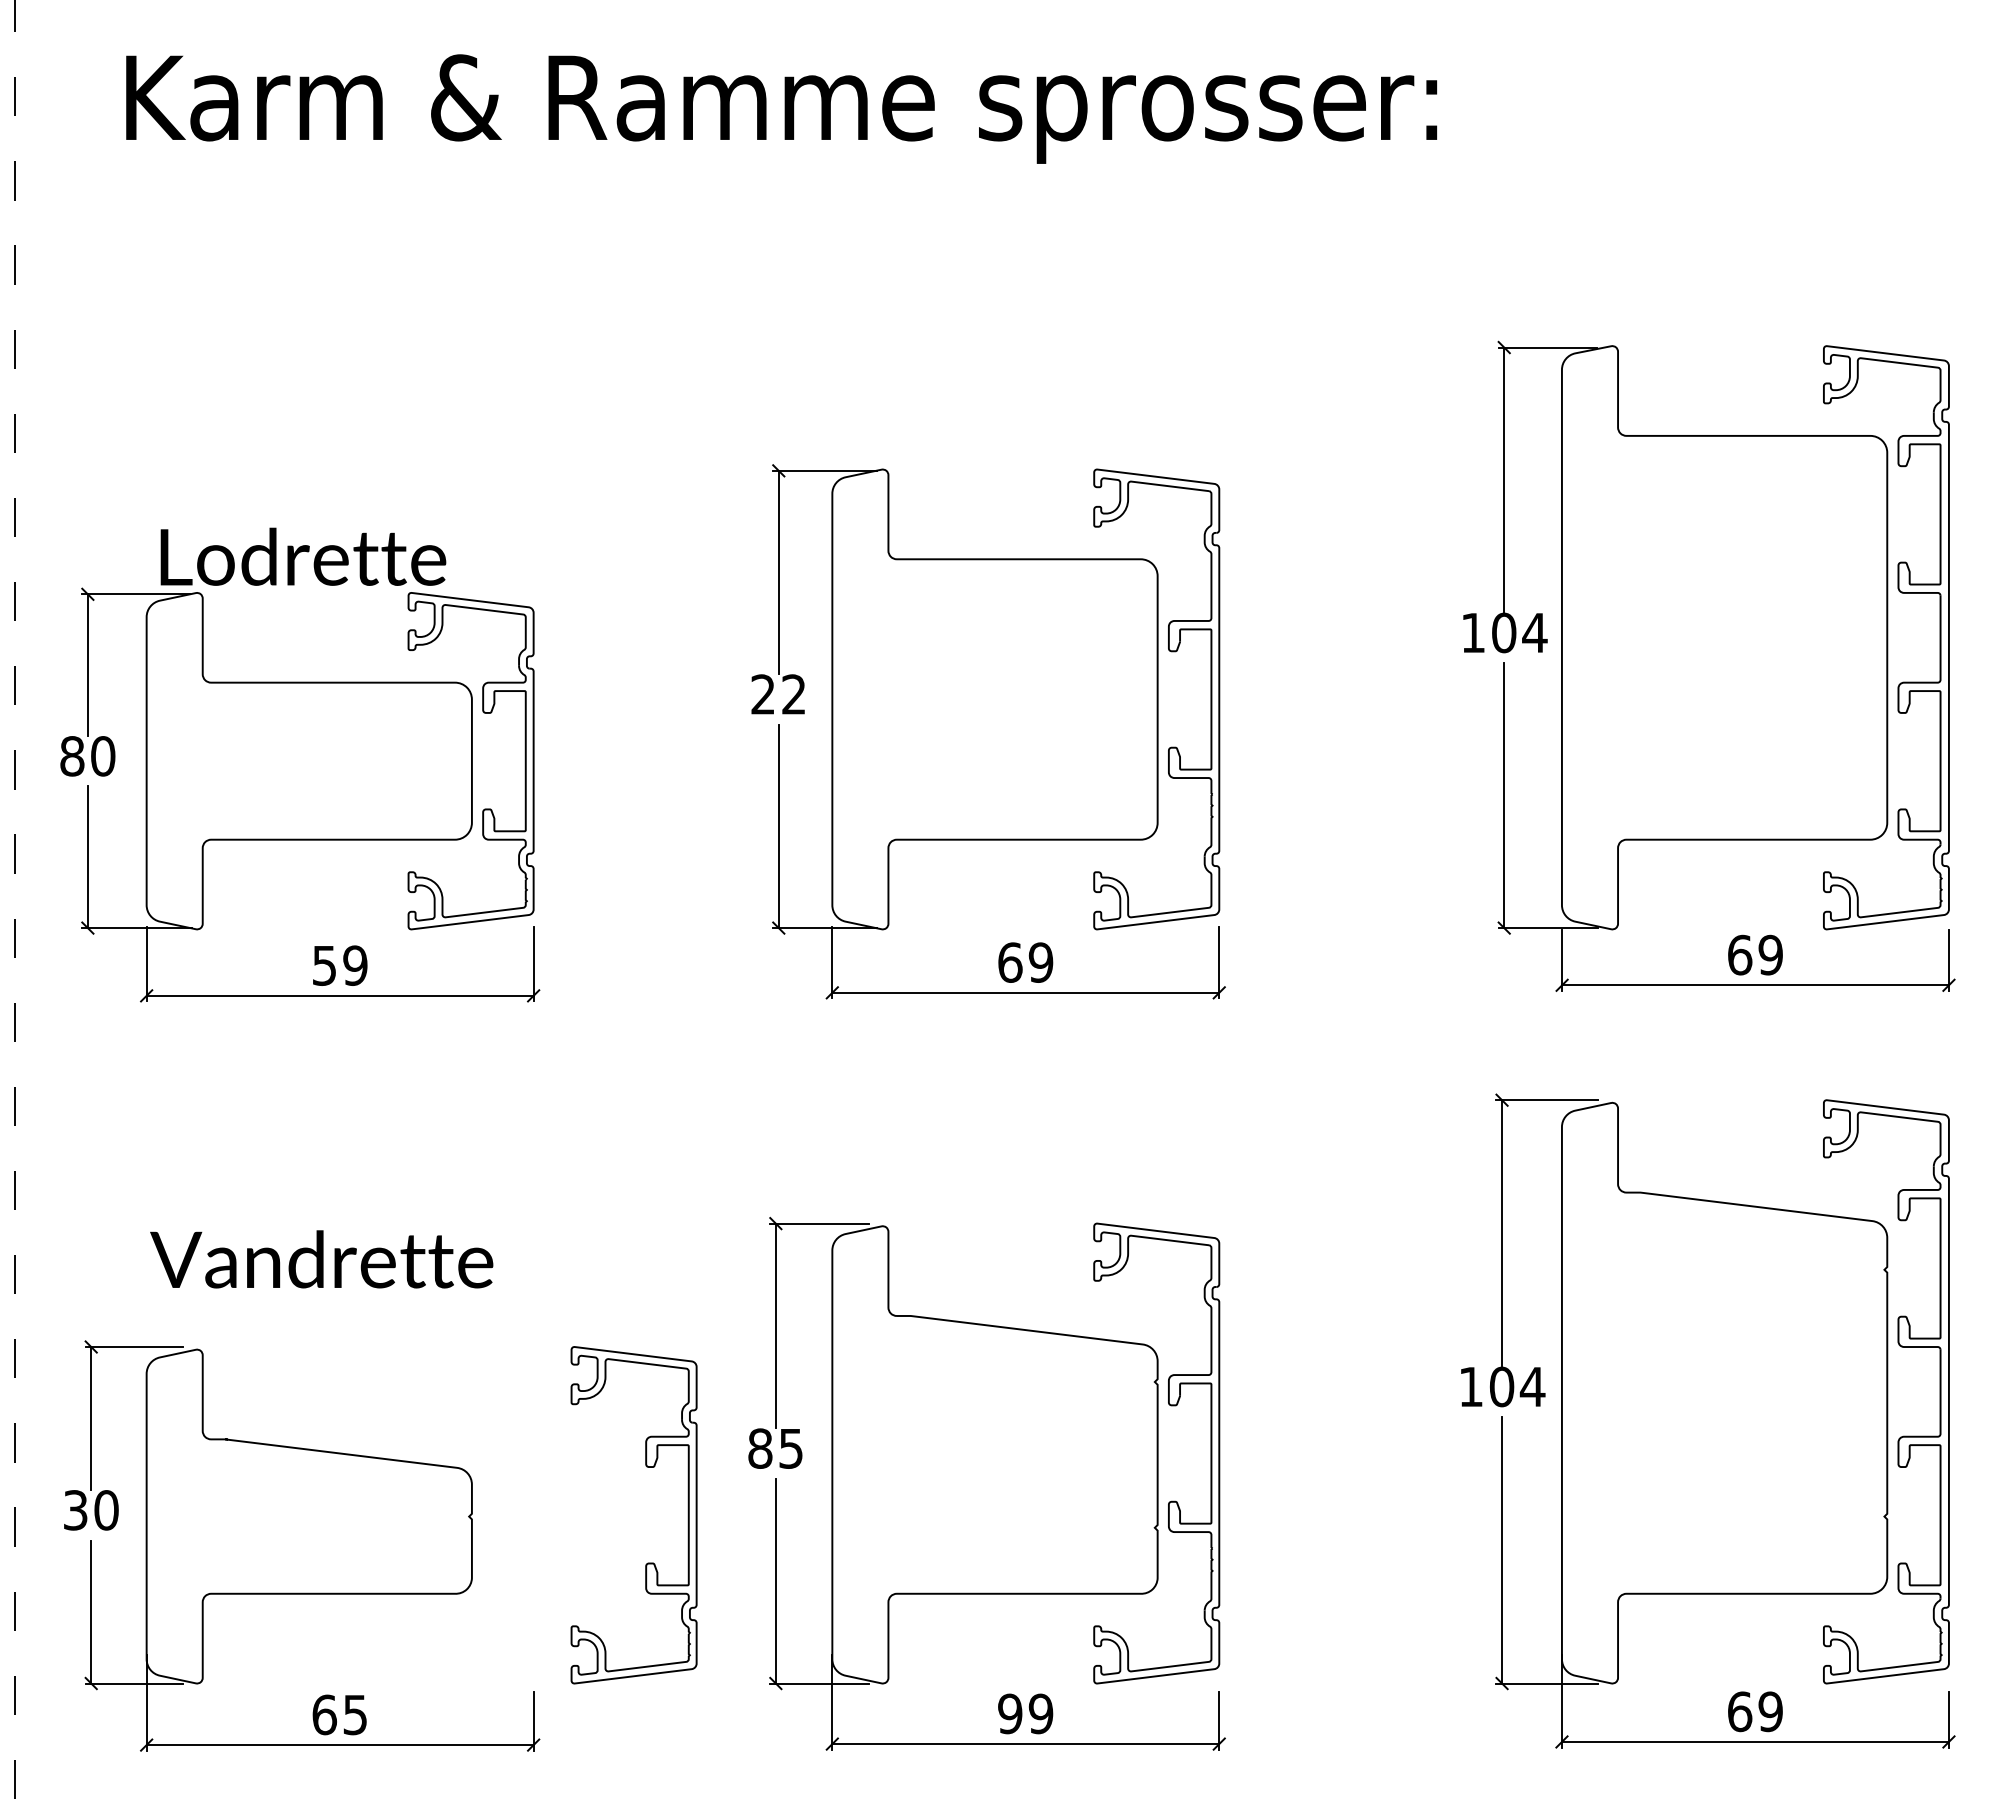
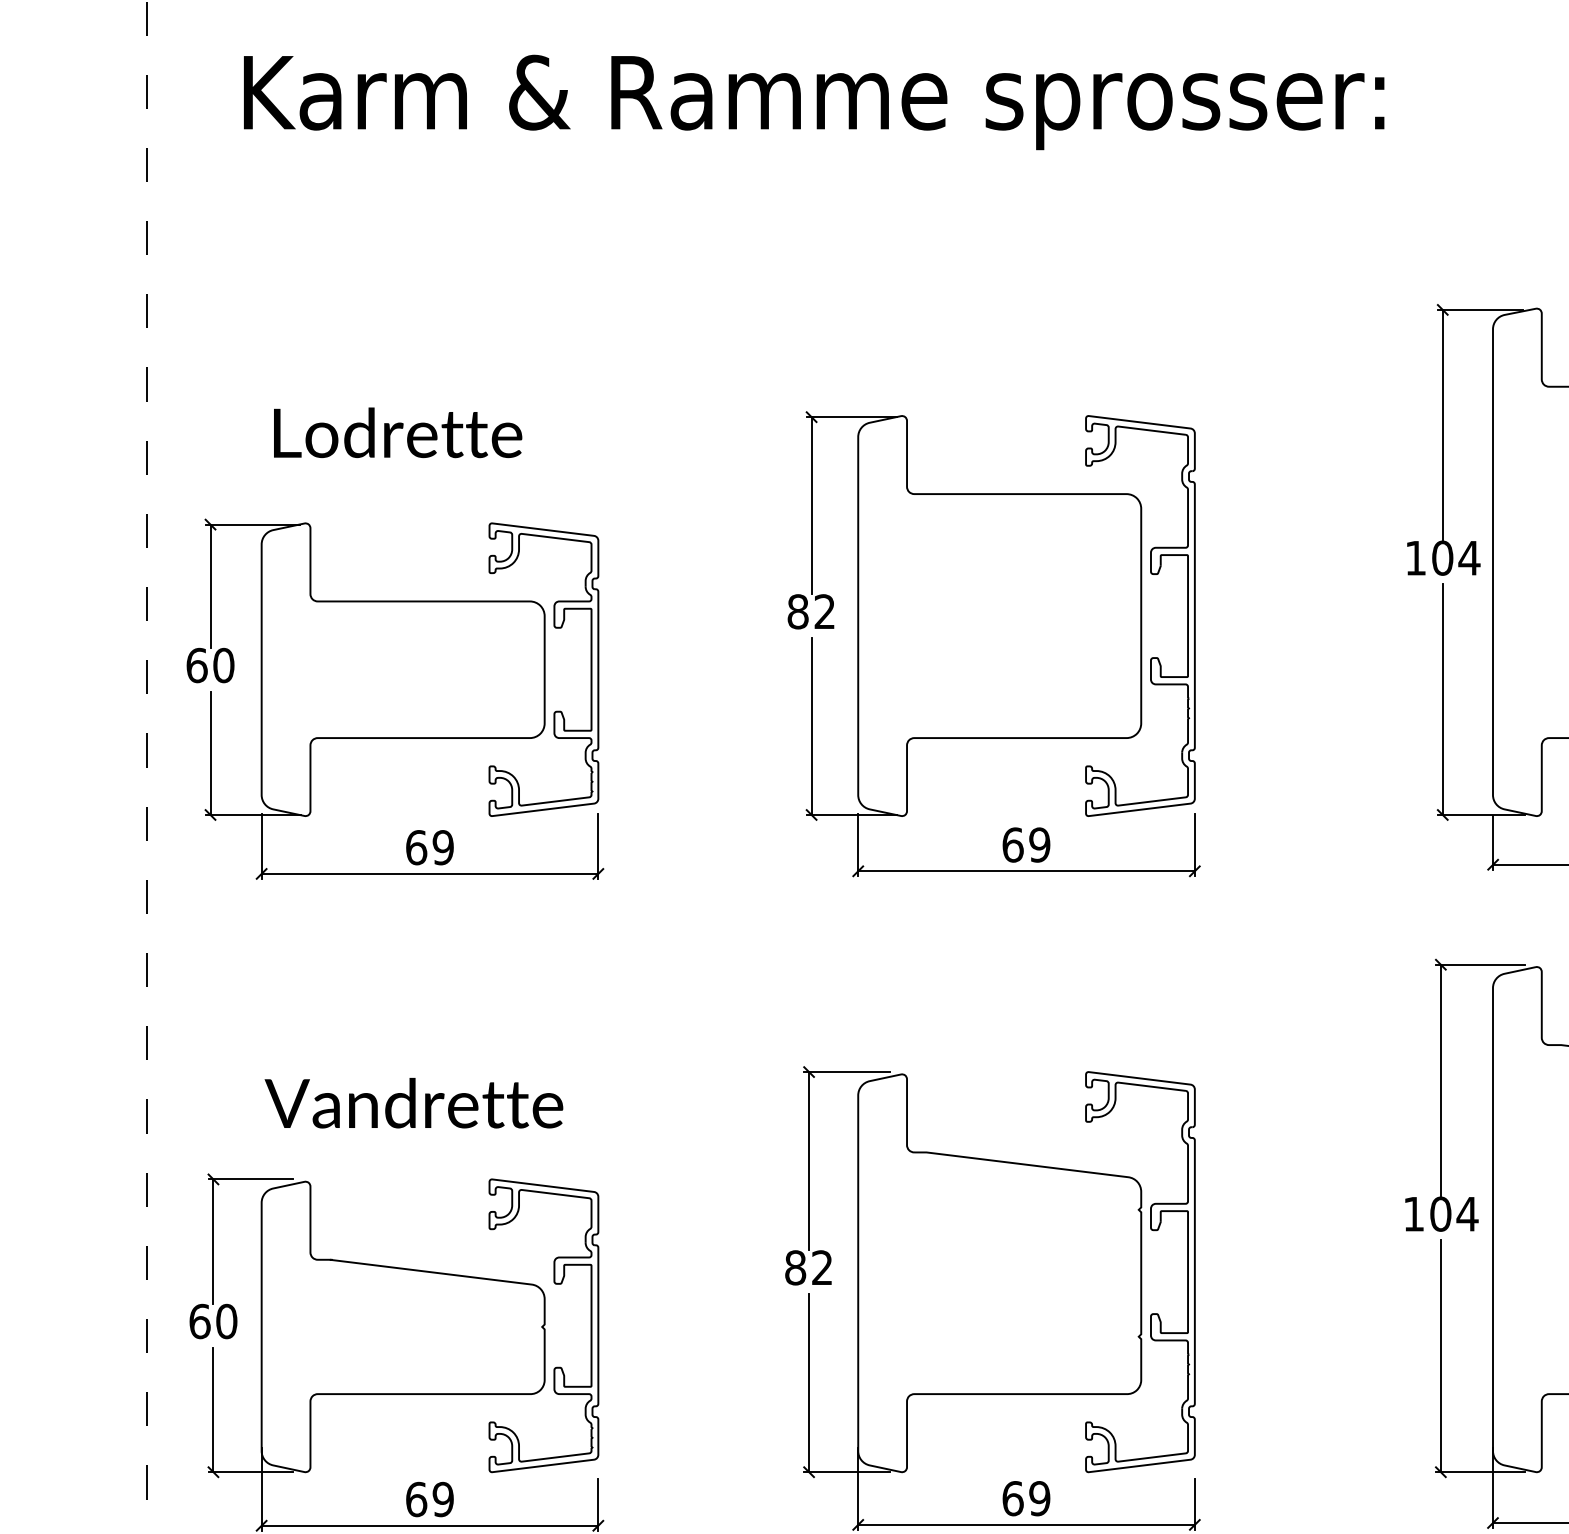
text: (303, 556) -> (398, 432), moved
text: (763, 694) -> (798, 611), 22 -> 82
text: (72, 756) -> (197, 665), 80 -> 60
text: (324, 965) -> (416, 847), 59 -> 69
text: (790, 1448) -> (821, 1267), 85 -> 82
text: (75, 1510) -> (199, 1321), 30 -> 60
part: (647, 1562) -> (555, 1366), moved
text: (1010, 1713) -> (1013, 1498), 99 -> 69
text: (355, 1714) -> (443, 1499), 65 -> 69

